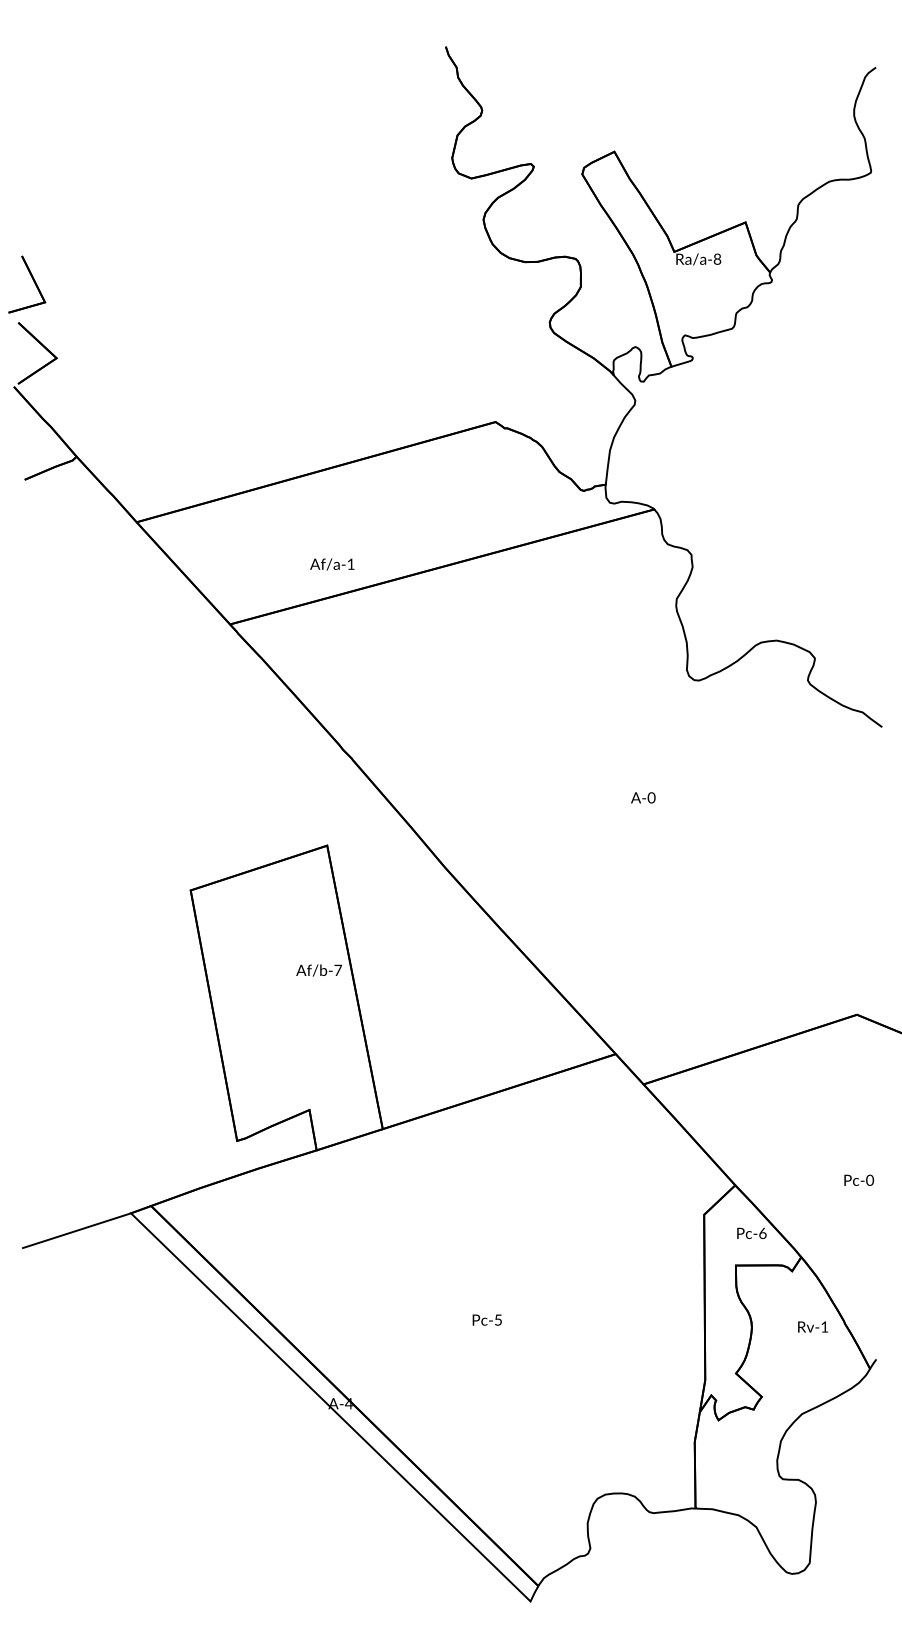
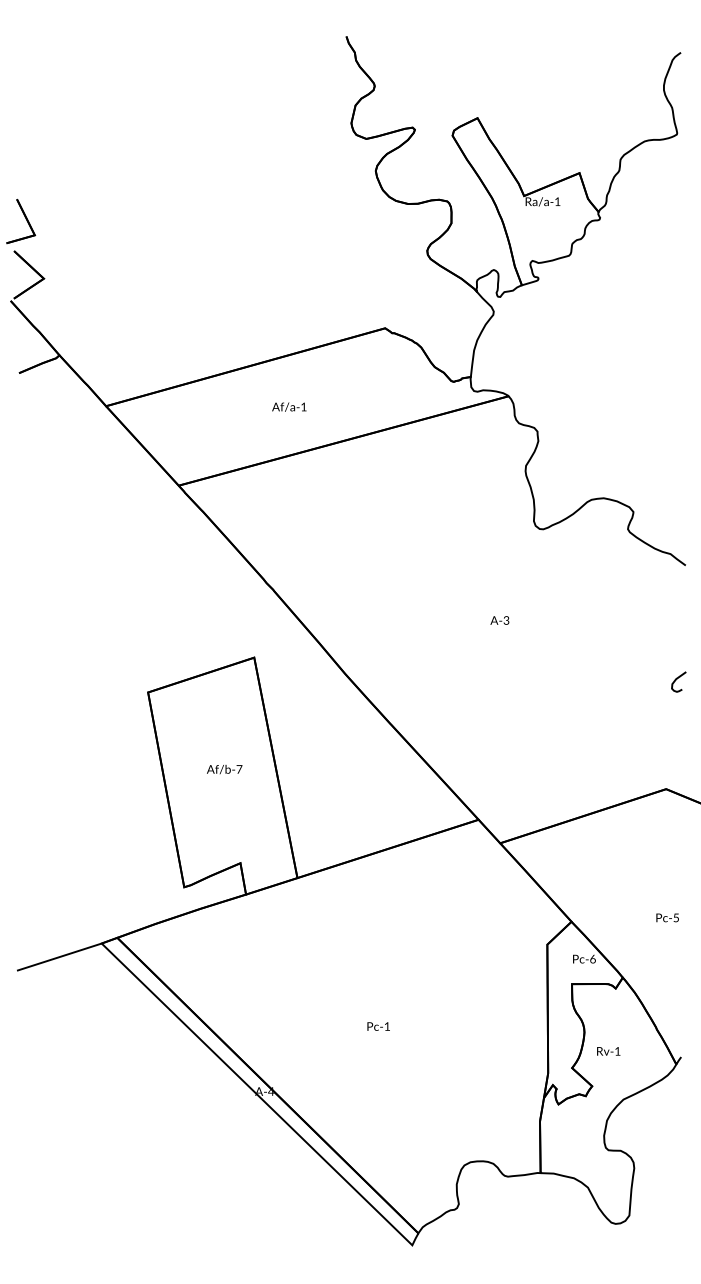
text: (717, 258) -> (557, 201), Ra/a-8 -> Ra/a-1
text: (332, 564) -> (289, 407), moved
text: (651, 797) -> (506, 620), A-0 -> A-3
curve: (871, 873) -> (677, 679), added
text: (318, 970) -> (224, 769), moved
text: (870, 1179) -> (676, 917), Pc-0 -> Pc-5
text: (498, 1319) -> (387, 1026), Pc-5 -> Pc-1
text: (813, 1326) -> (609, 1050), moved

